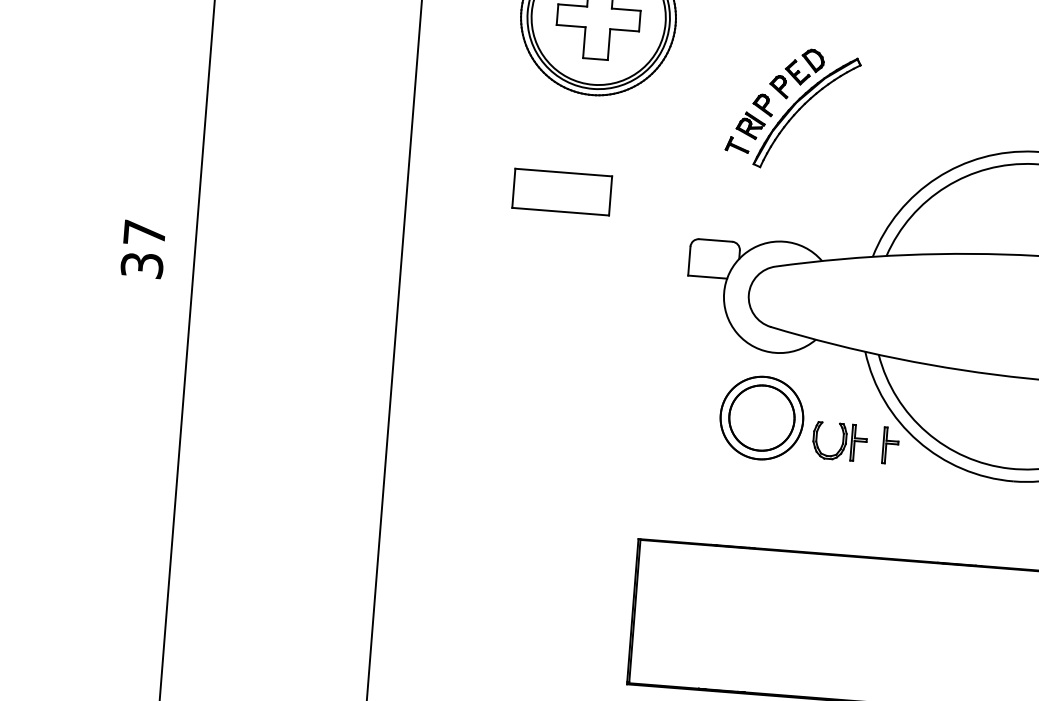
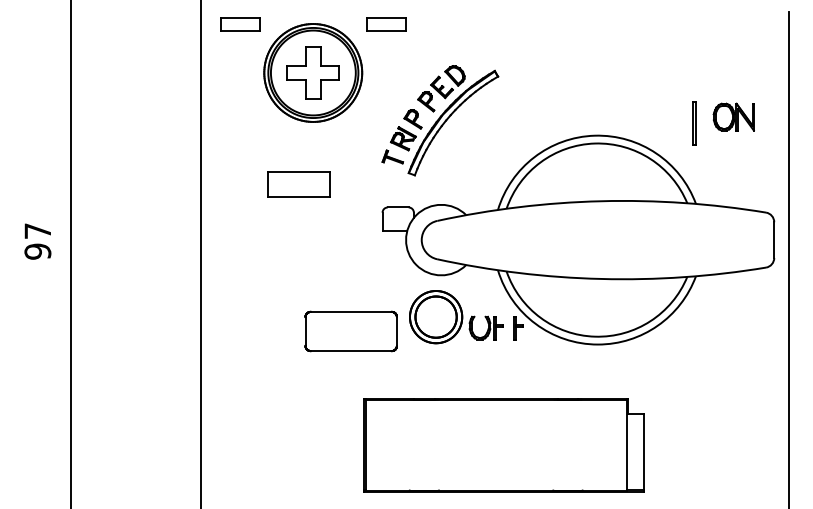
part: (793, 108) -> (440, 120), size x1.43
text: (141, 265) -> (37, 251), 37 -> 97
part: (625, 430) -> (350, 331), added

